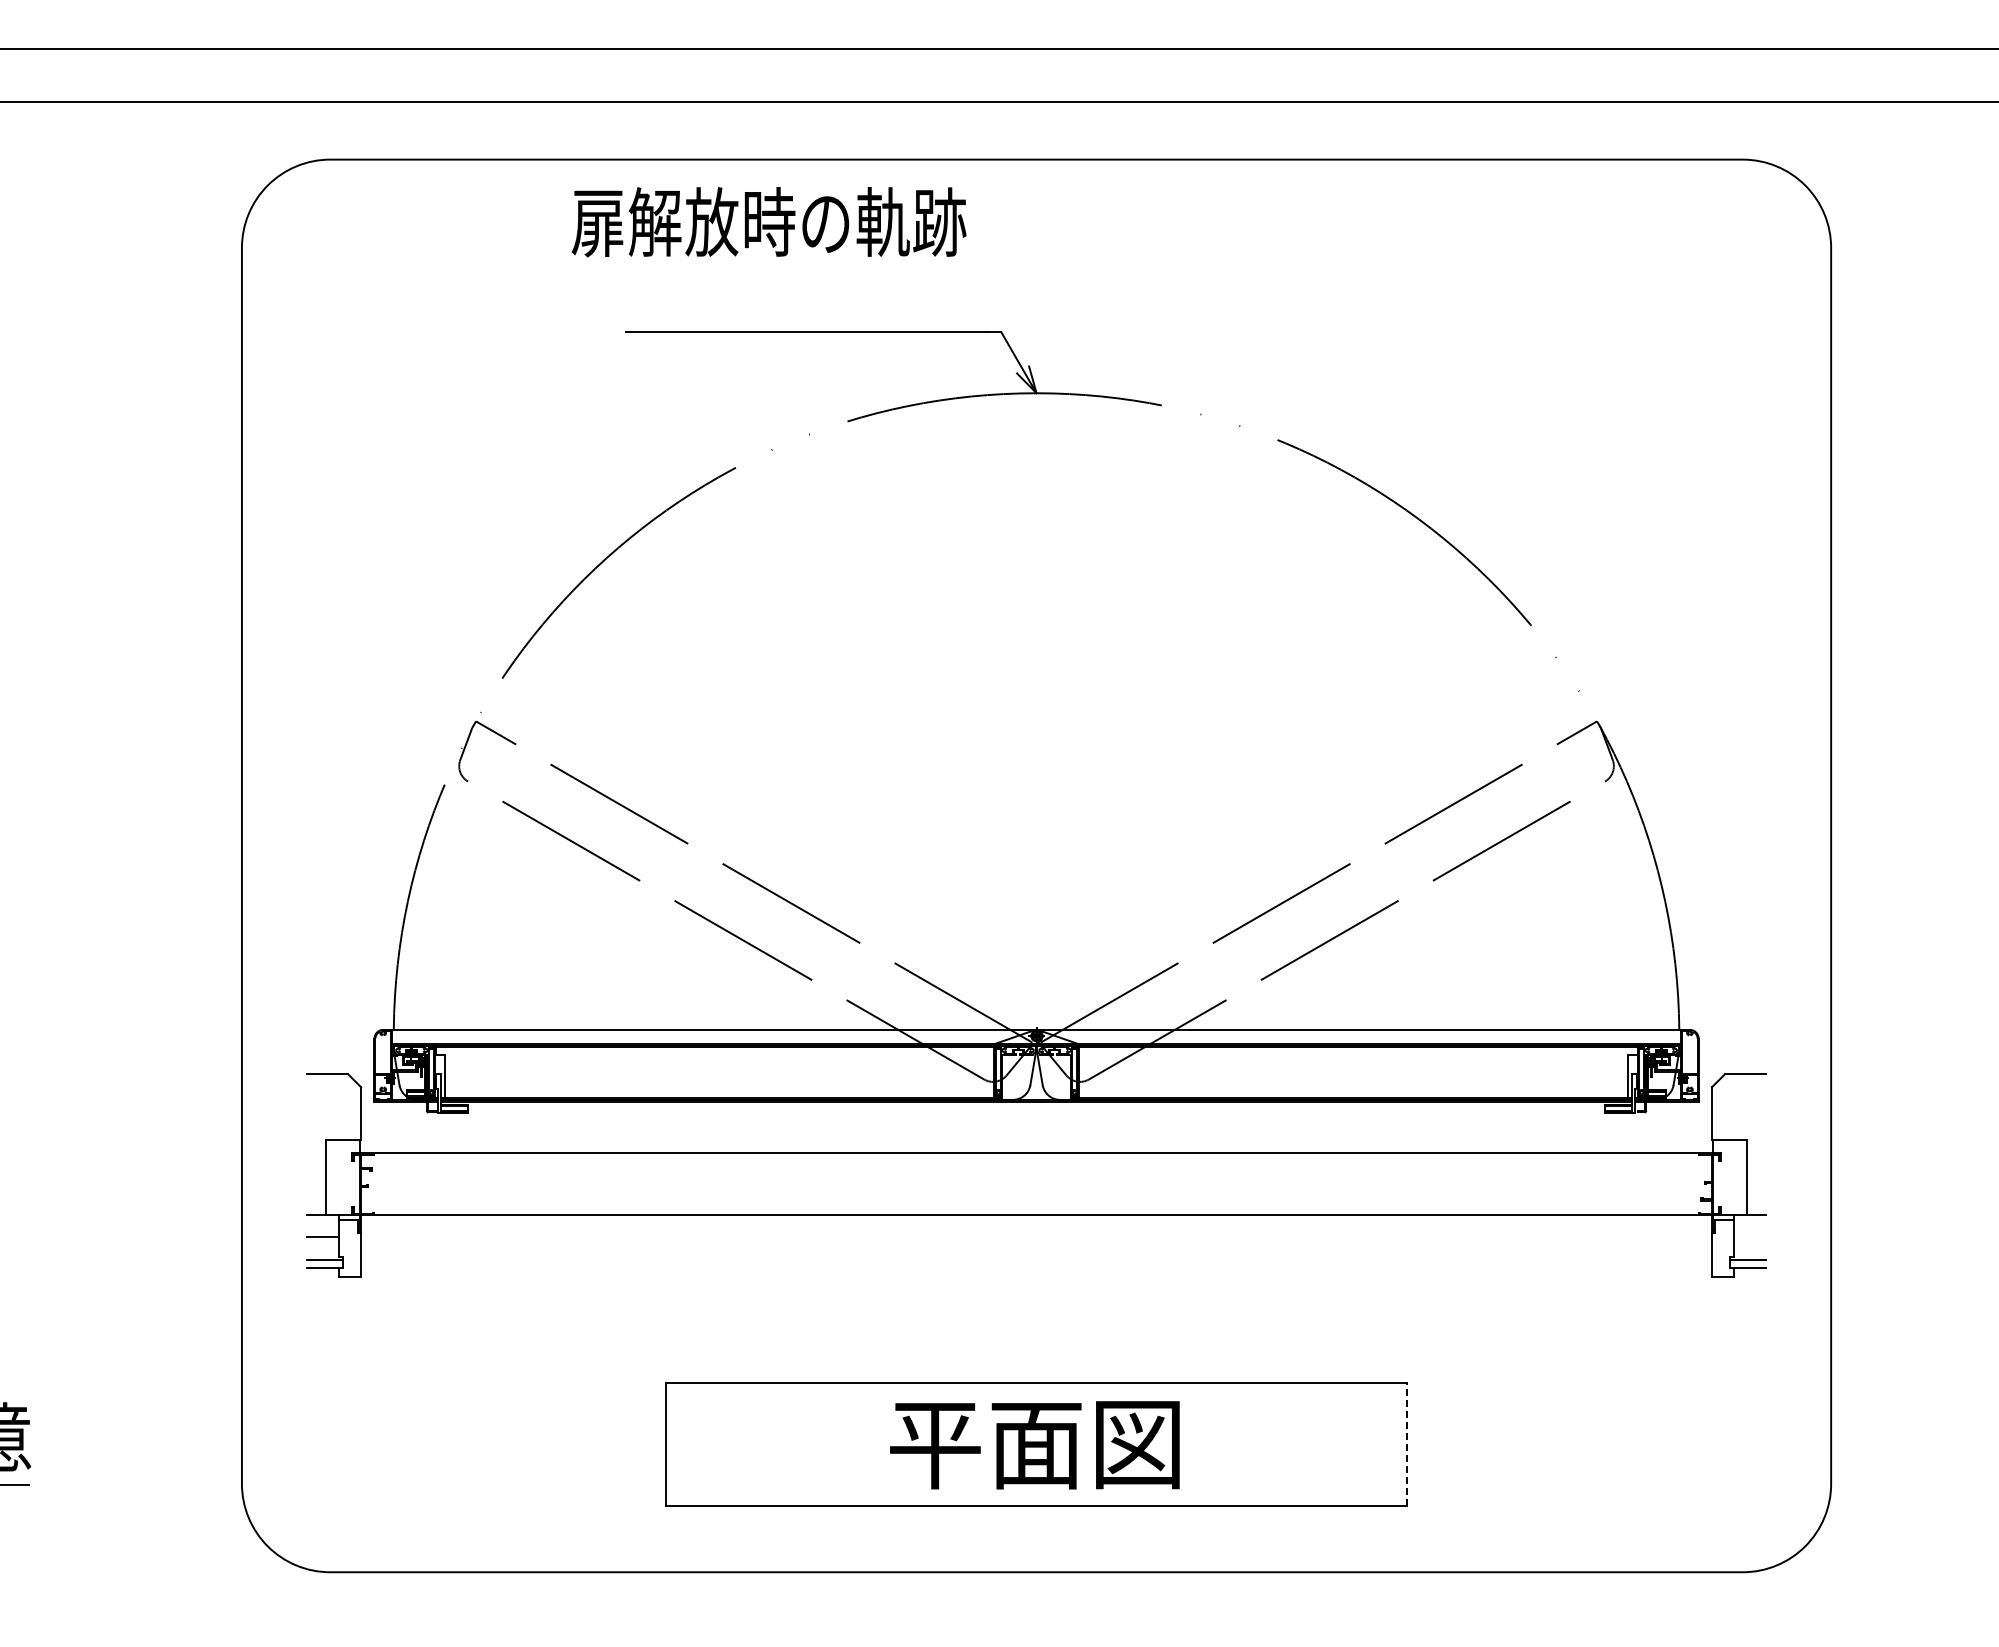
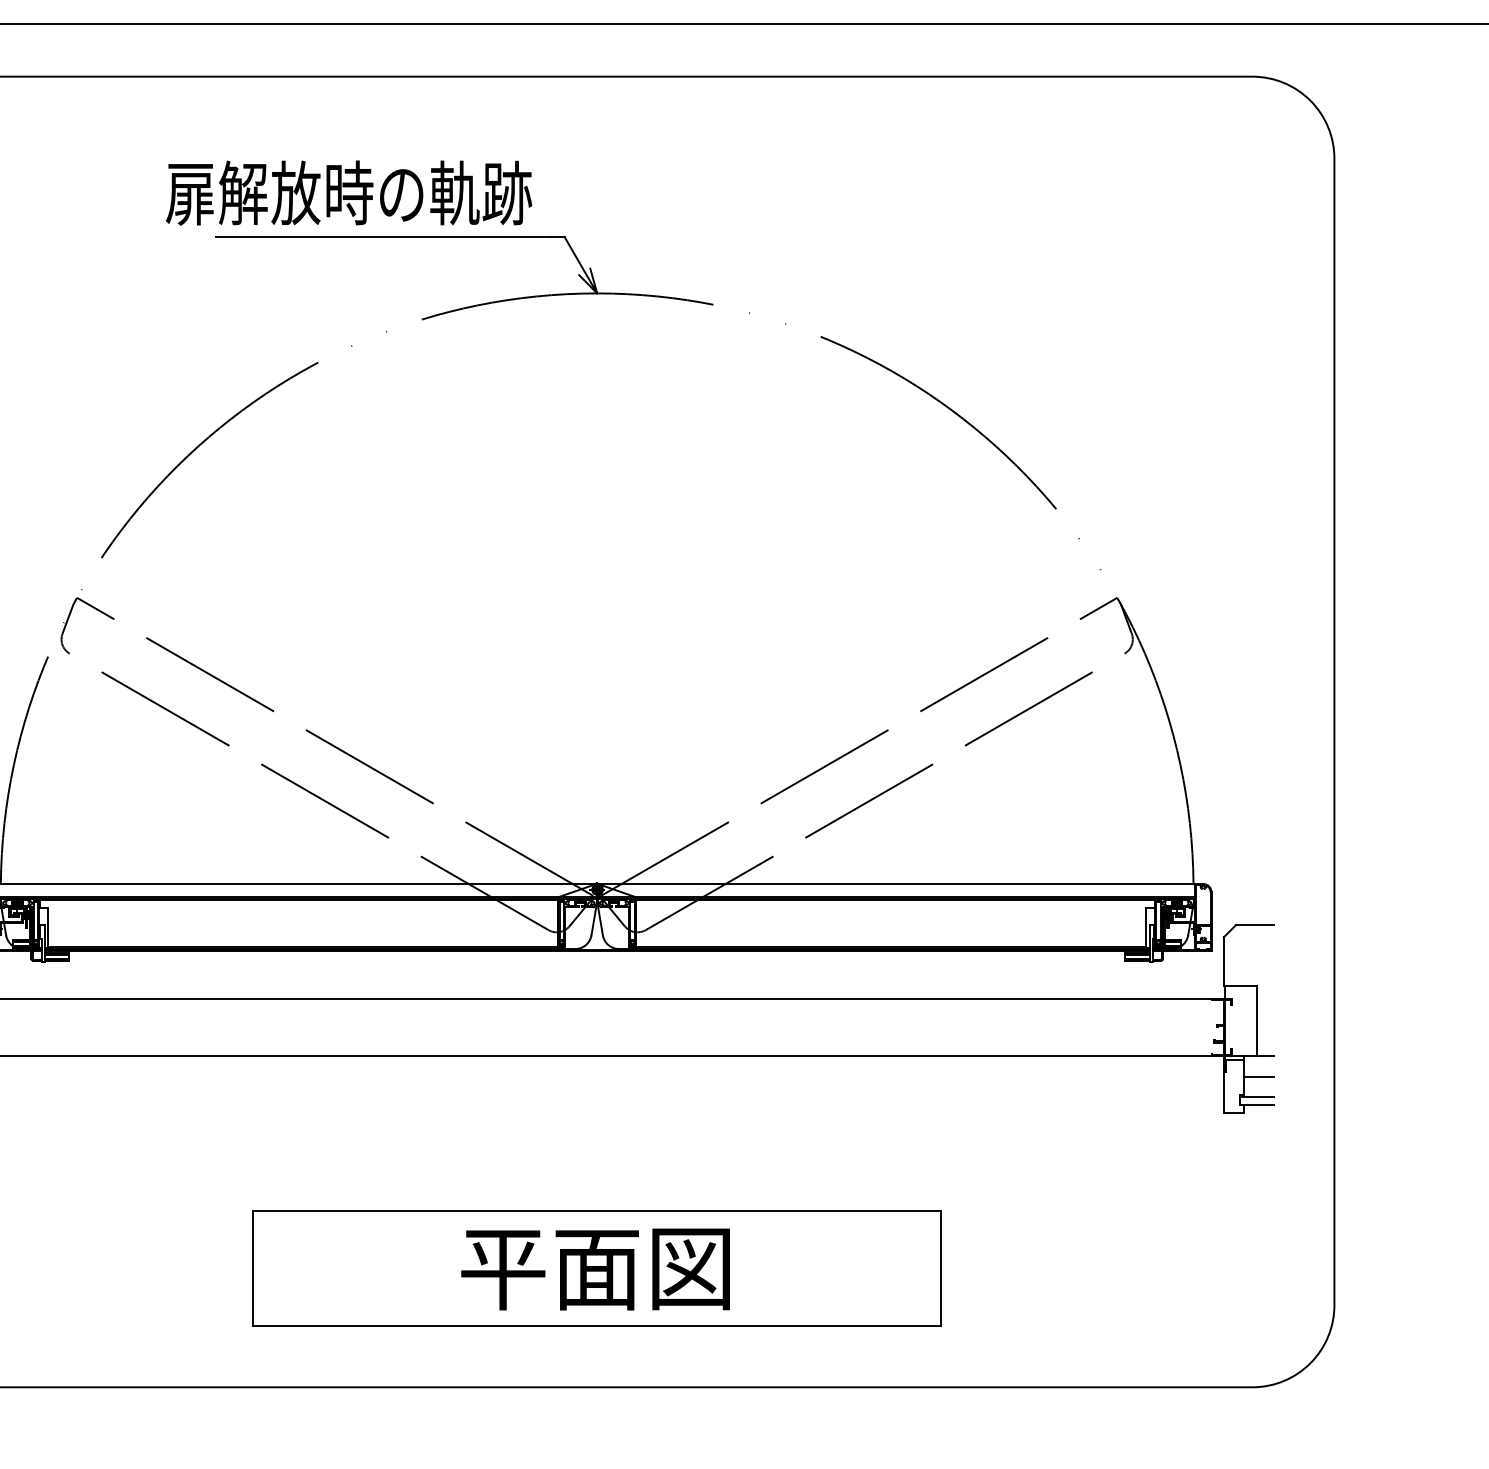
text: (768, 222) -> (348, 193), moved
line: (1749, 1237) -> (1258, 1076), added
line: (1407, 1444) -> (941, 1268), dashed -> solid

